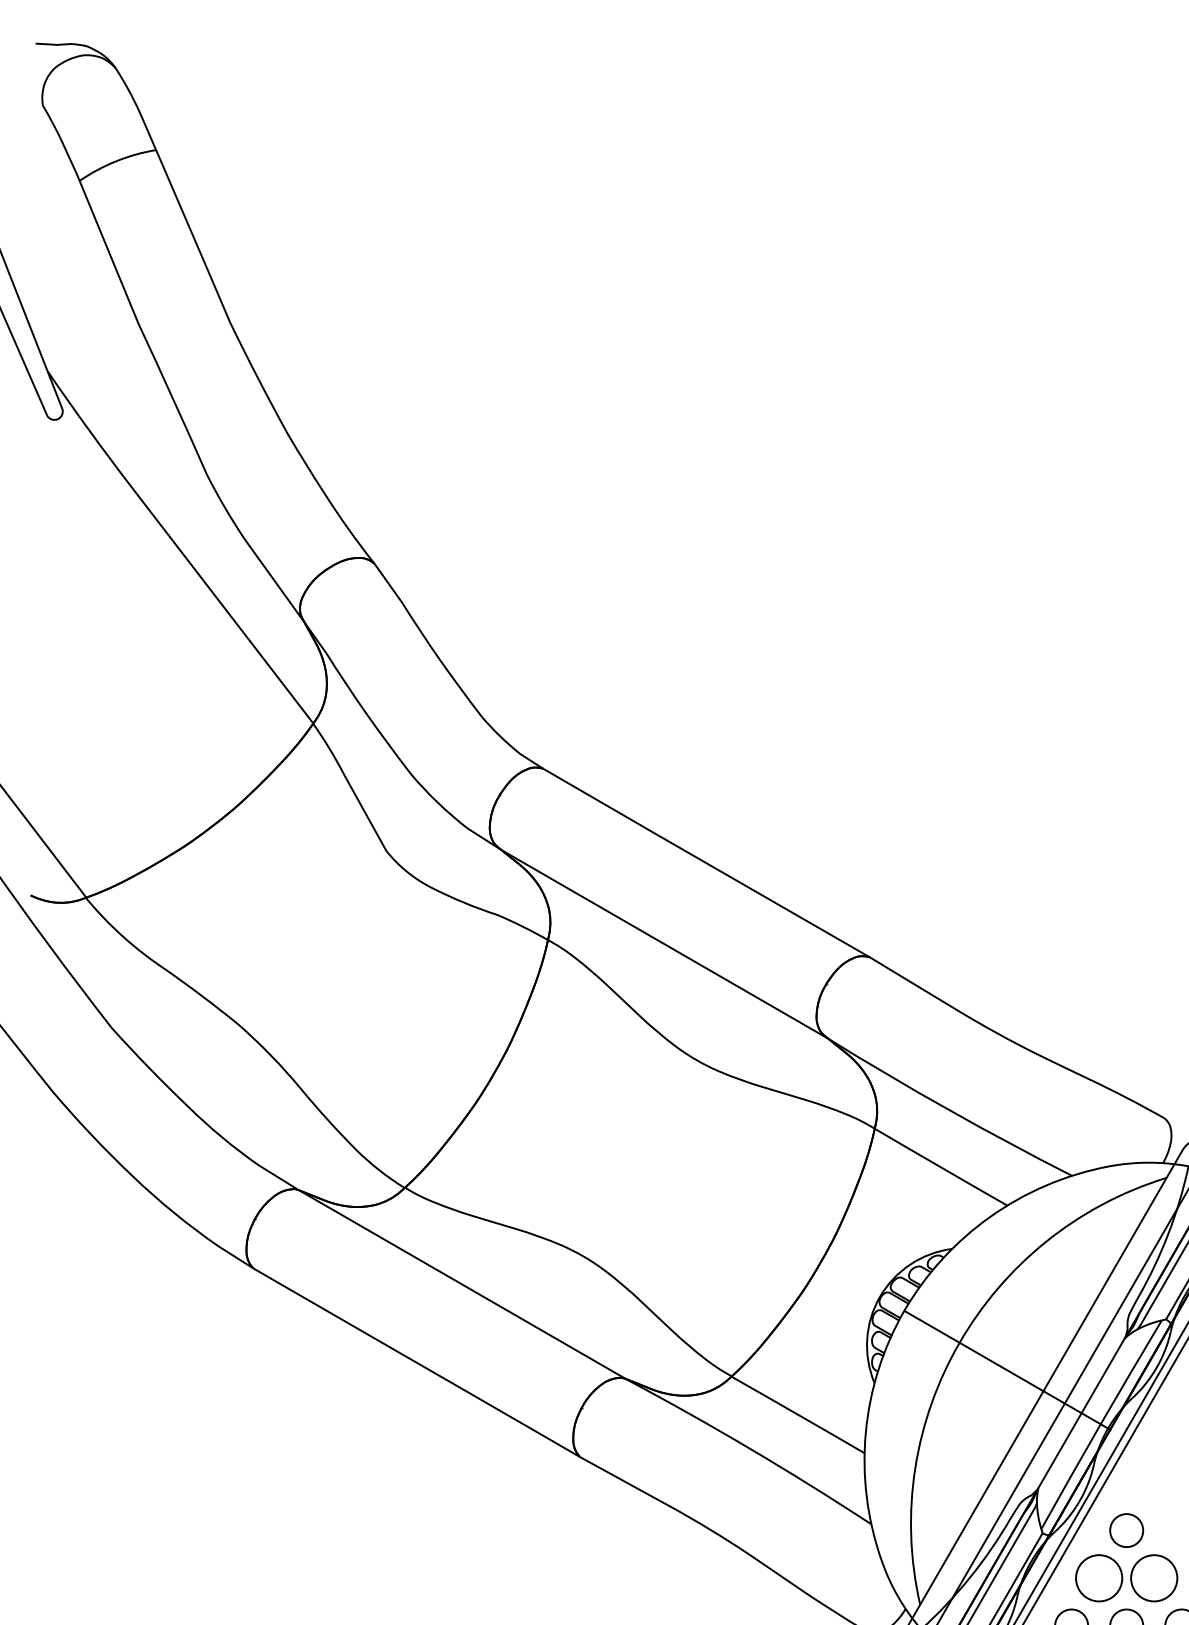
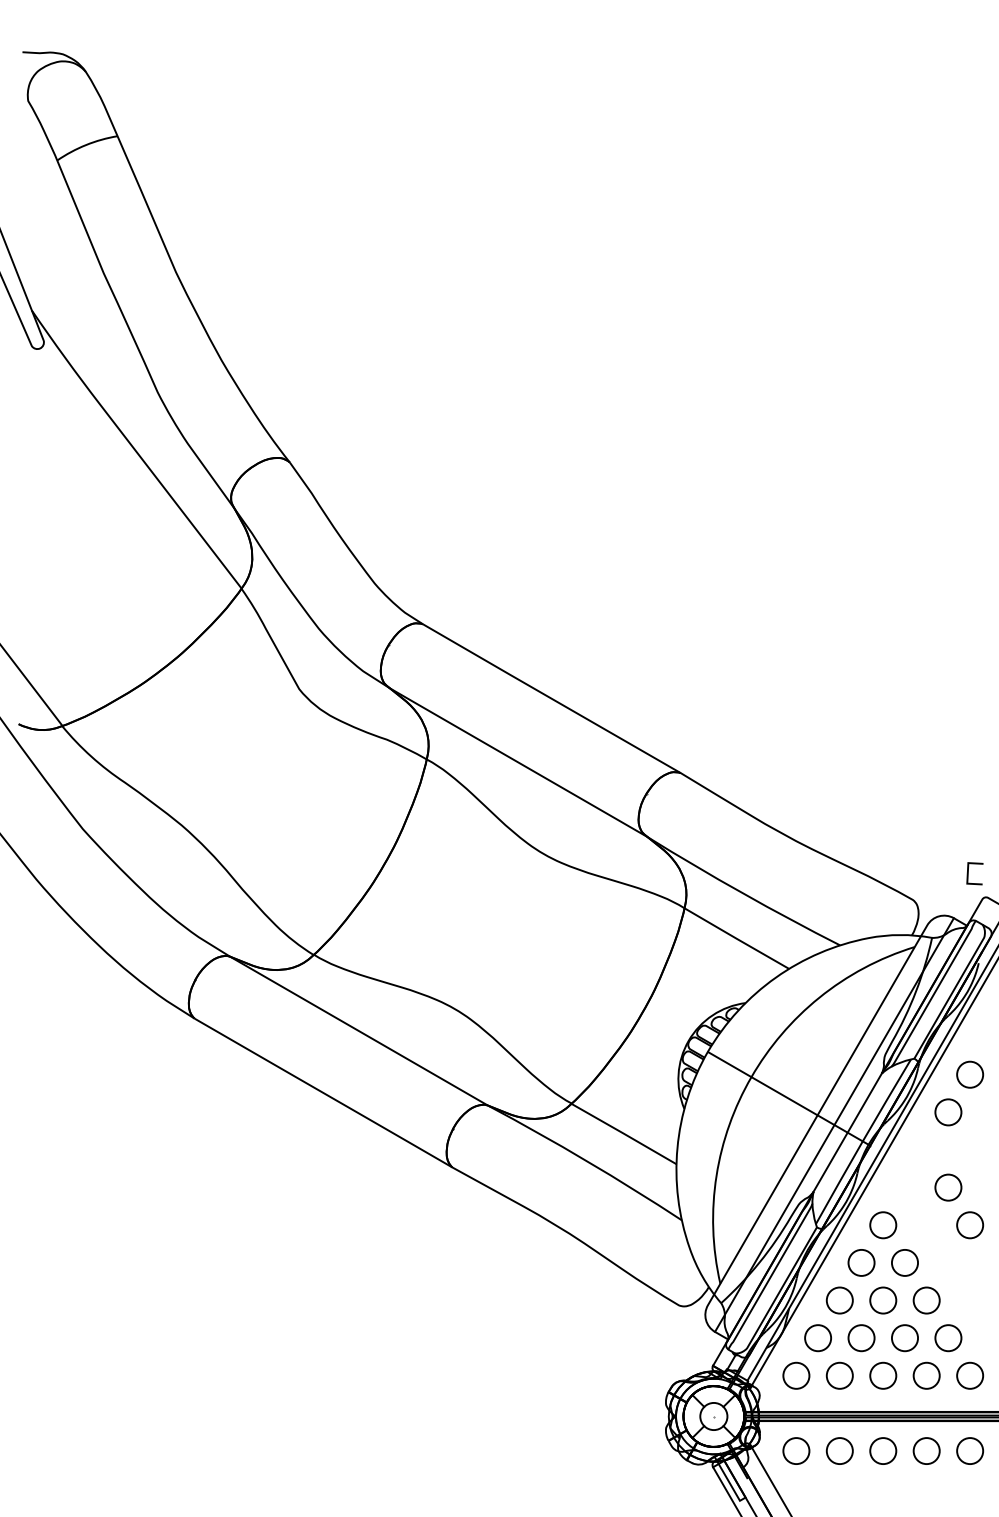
circle: (1099, 1577) -> (861, 1262), size x0.71
circle: (1153, 1577) -> (904, 1262), size x0.71

